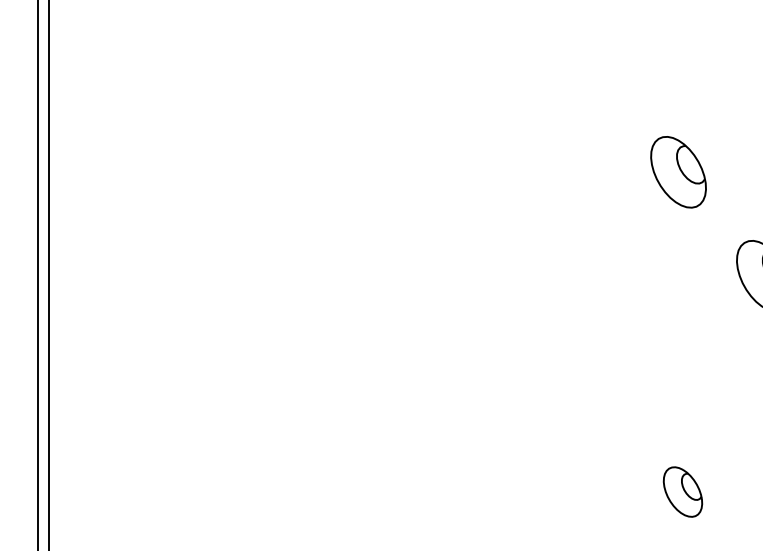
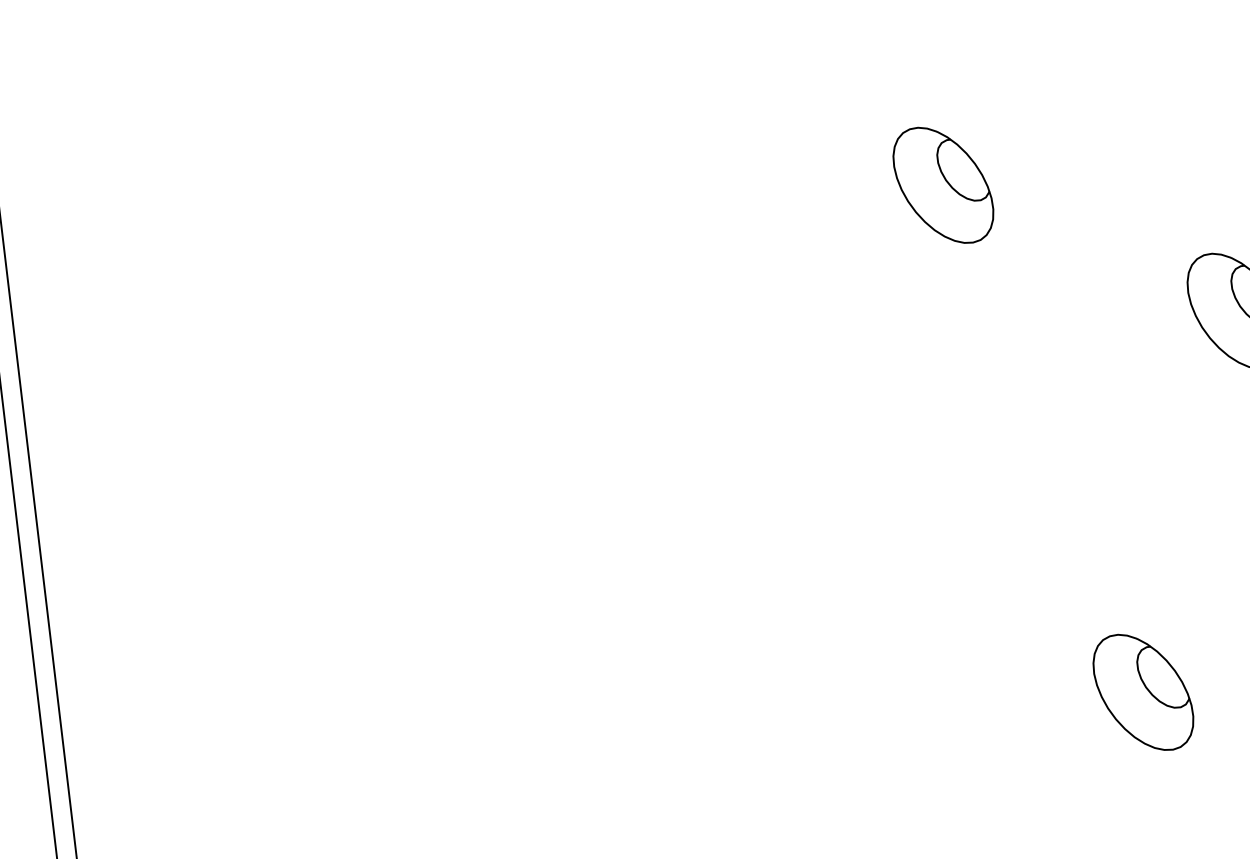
part: (678, 172) -> (943, 185), moved
part: (682, 491) -> (1142, 691), size x1.43

